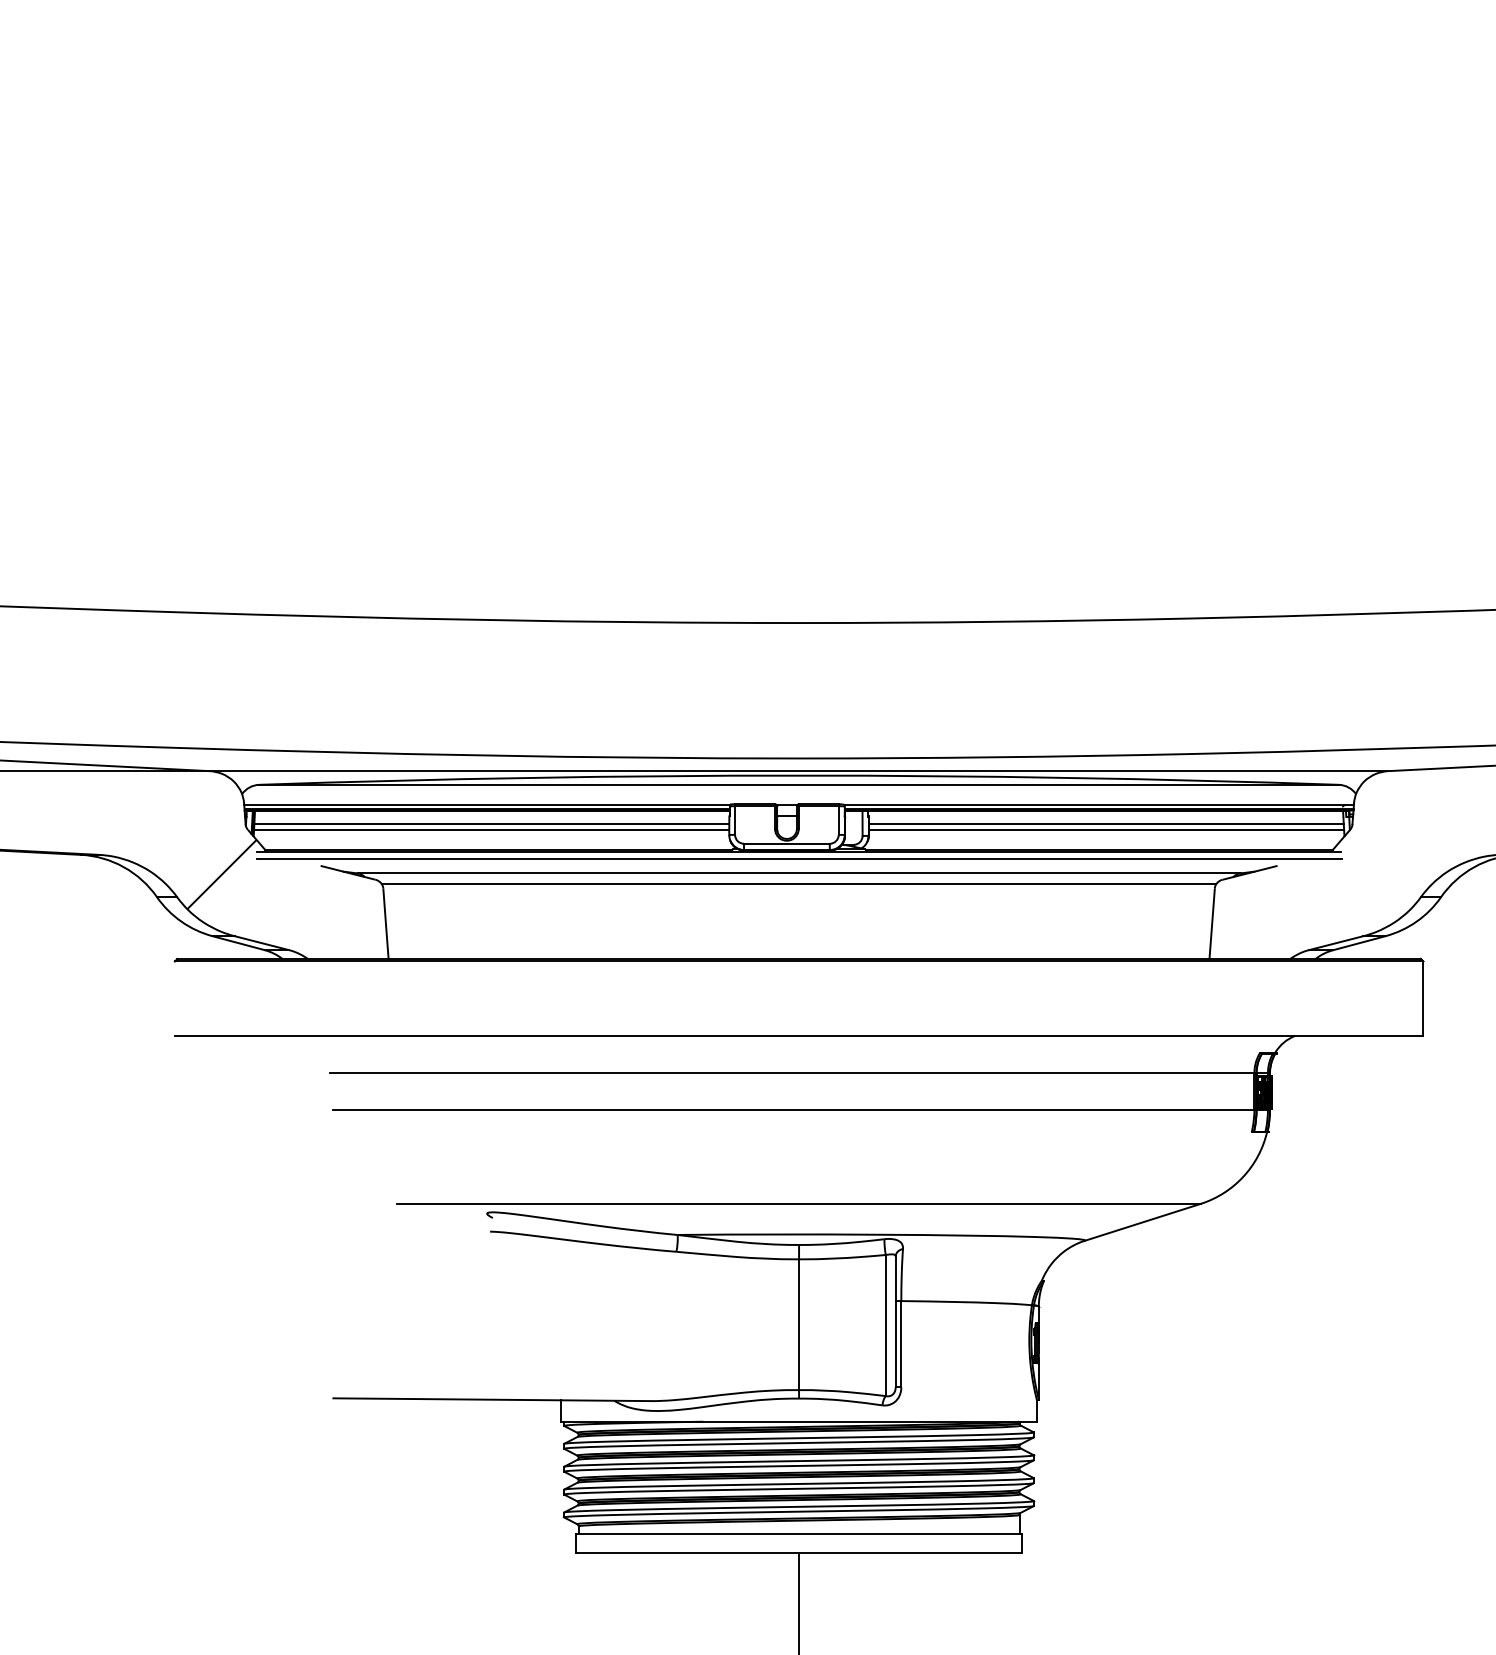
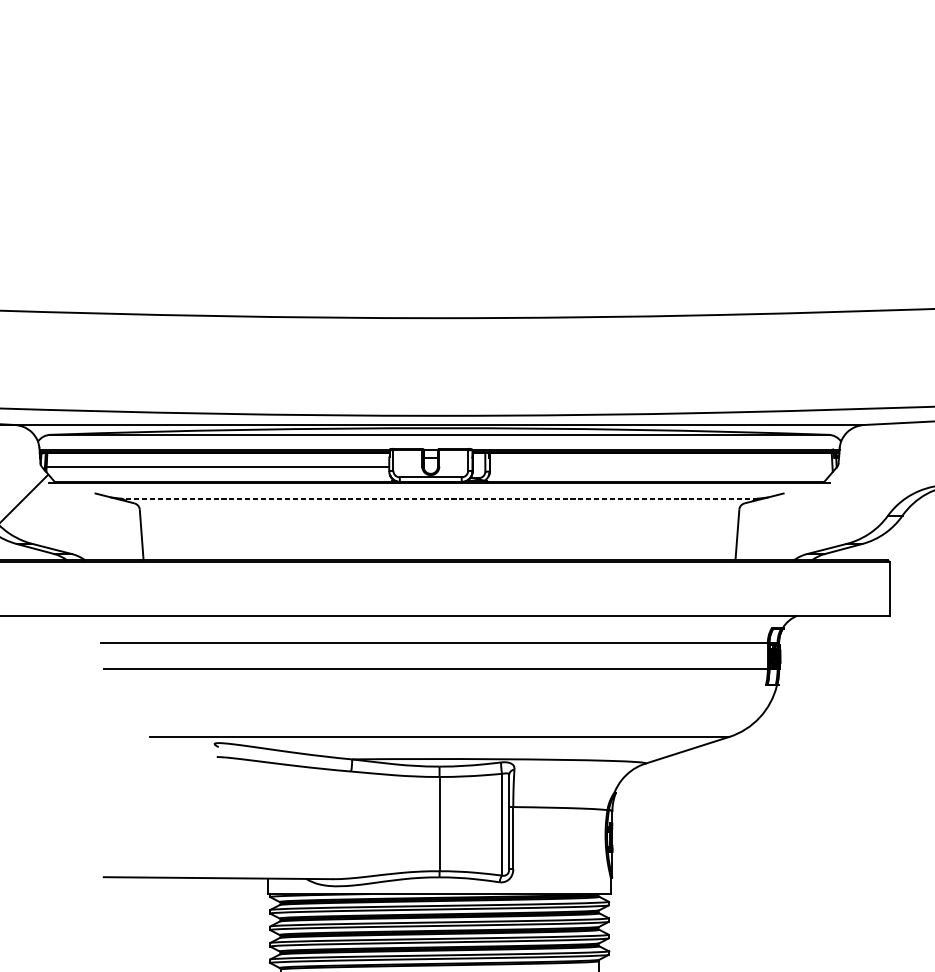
line: (491, 824) -> (217, 463), removed
line: (1105, 824) -> (660, 463), removed
line: (1106, 829) -> (661, 467), removed
line: (798, 858) -> (439, 487), removed
line: (799, 873) -> (439, 498), solid -> dashed
line: (798, 884) -> (439, 506), removed

